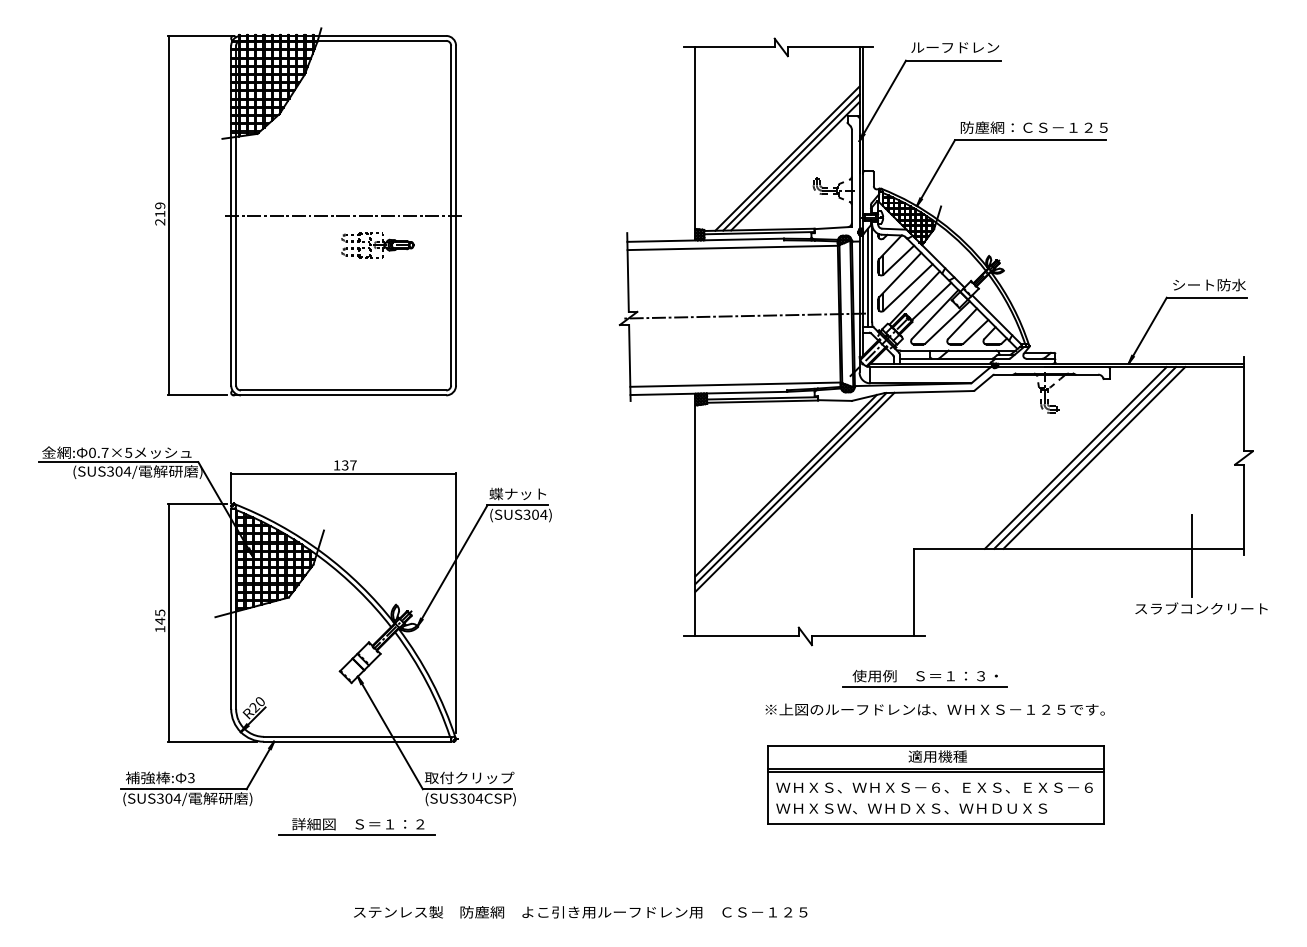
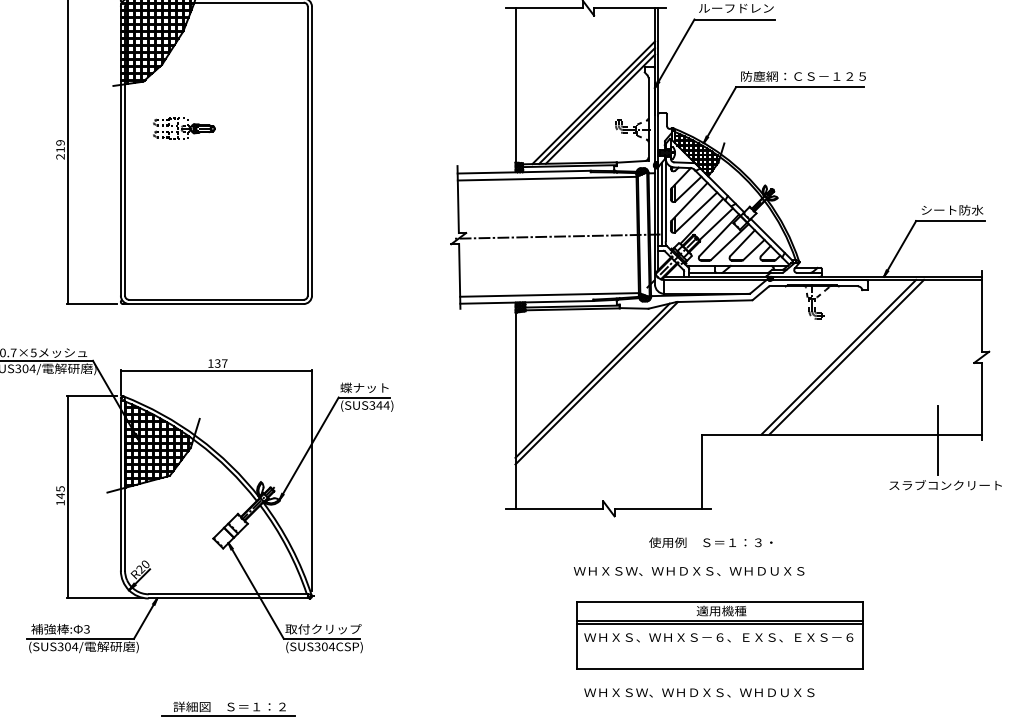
line: (344, 215) -> (217, 151), removed
part: (377, 245) -> (184, 129), moved
line: (1094, 457) -> (854, 356), removed
line: (794, 491) -> (599, 385), removed
text: (535, 514) -> (379, 405), (SUS304) -> (SUS344)
line: (925, 687) -> (711, 552), removed
text: (934, 709) -> (718, 571), ※上図のルーフドレンは、ＷＨＸＳ－１２５です。 -> ＷＨＸＳＷ、ＷＨＤＸＳ、ＷＨＤＵＸＳ
text: (911, 808) -> (699, 692), moved
part: (356, 826) -> (228, 708), moved

